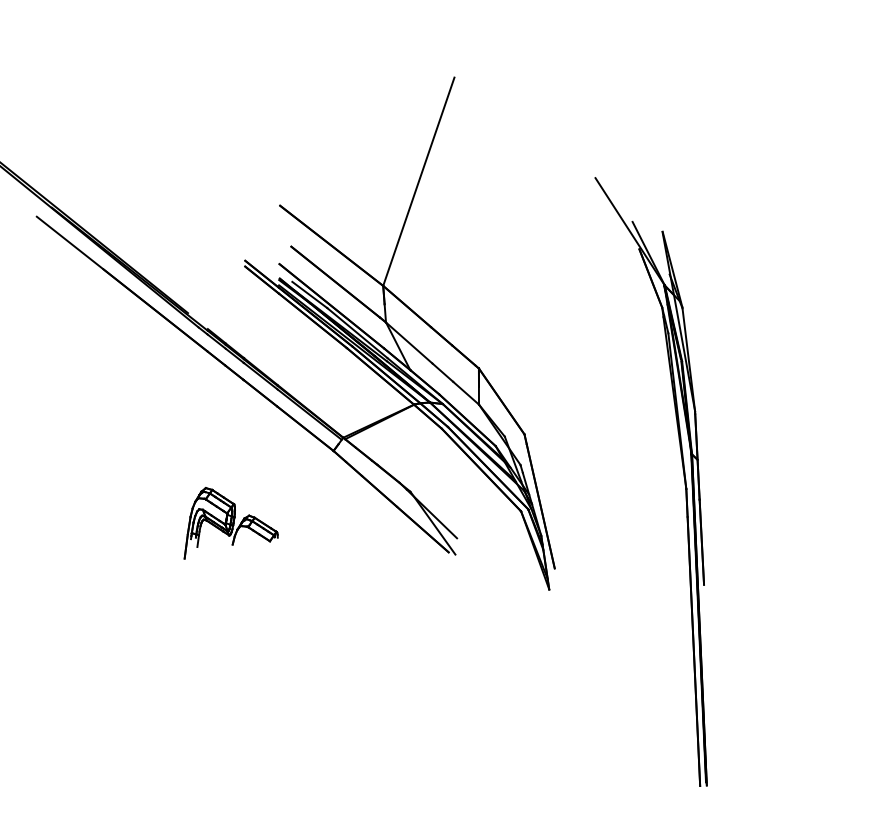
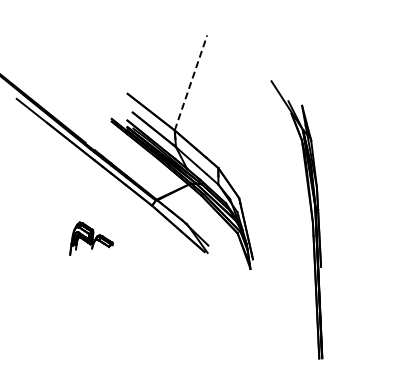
line: (419, 180) -> (191, 82), solid -> dashed
part: (231, 522) -> (91, 238), moved

